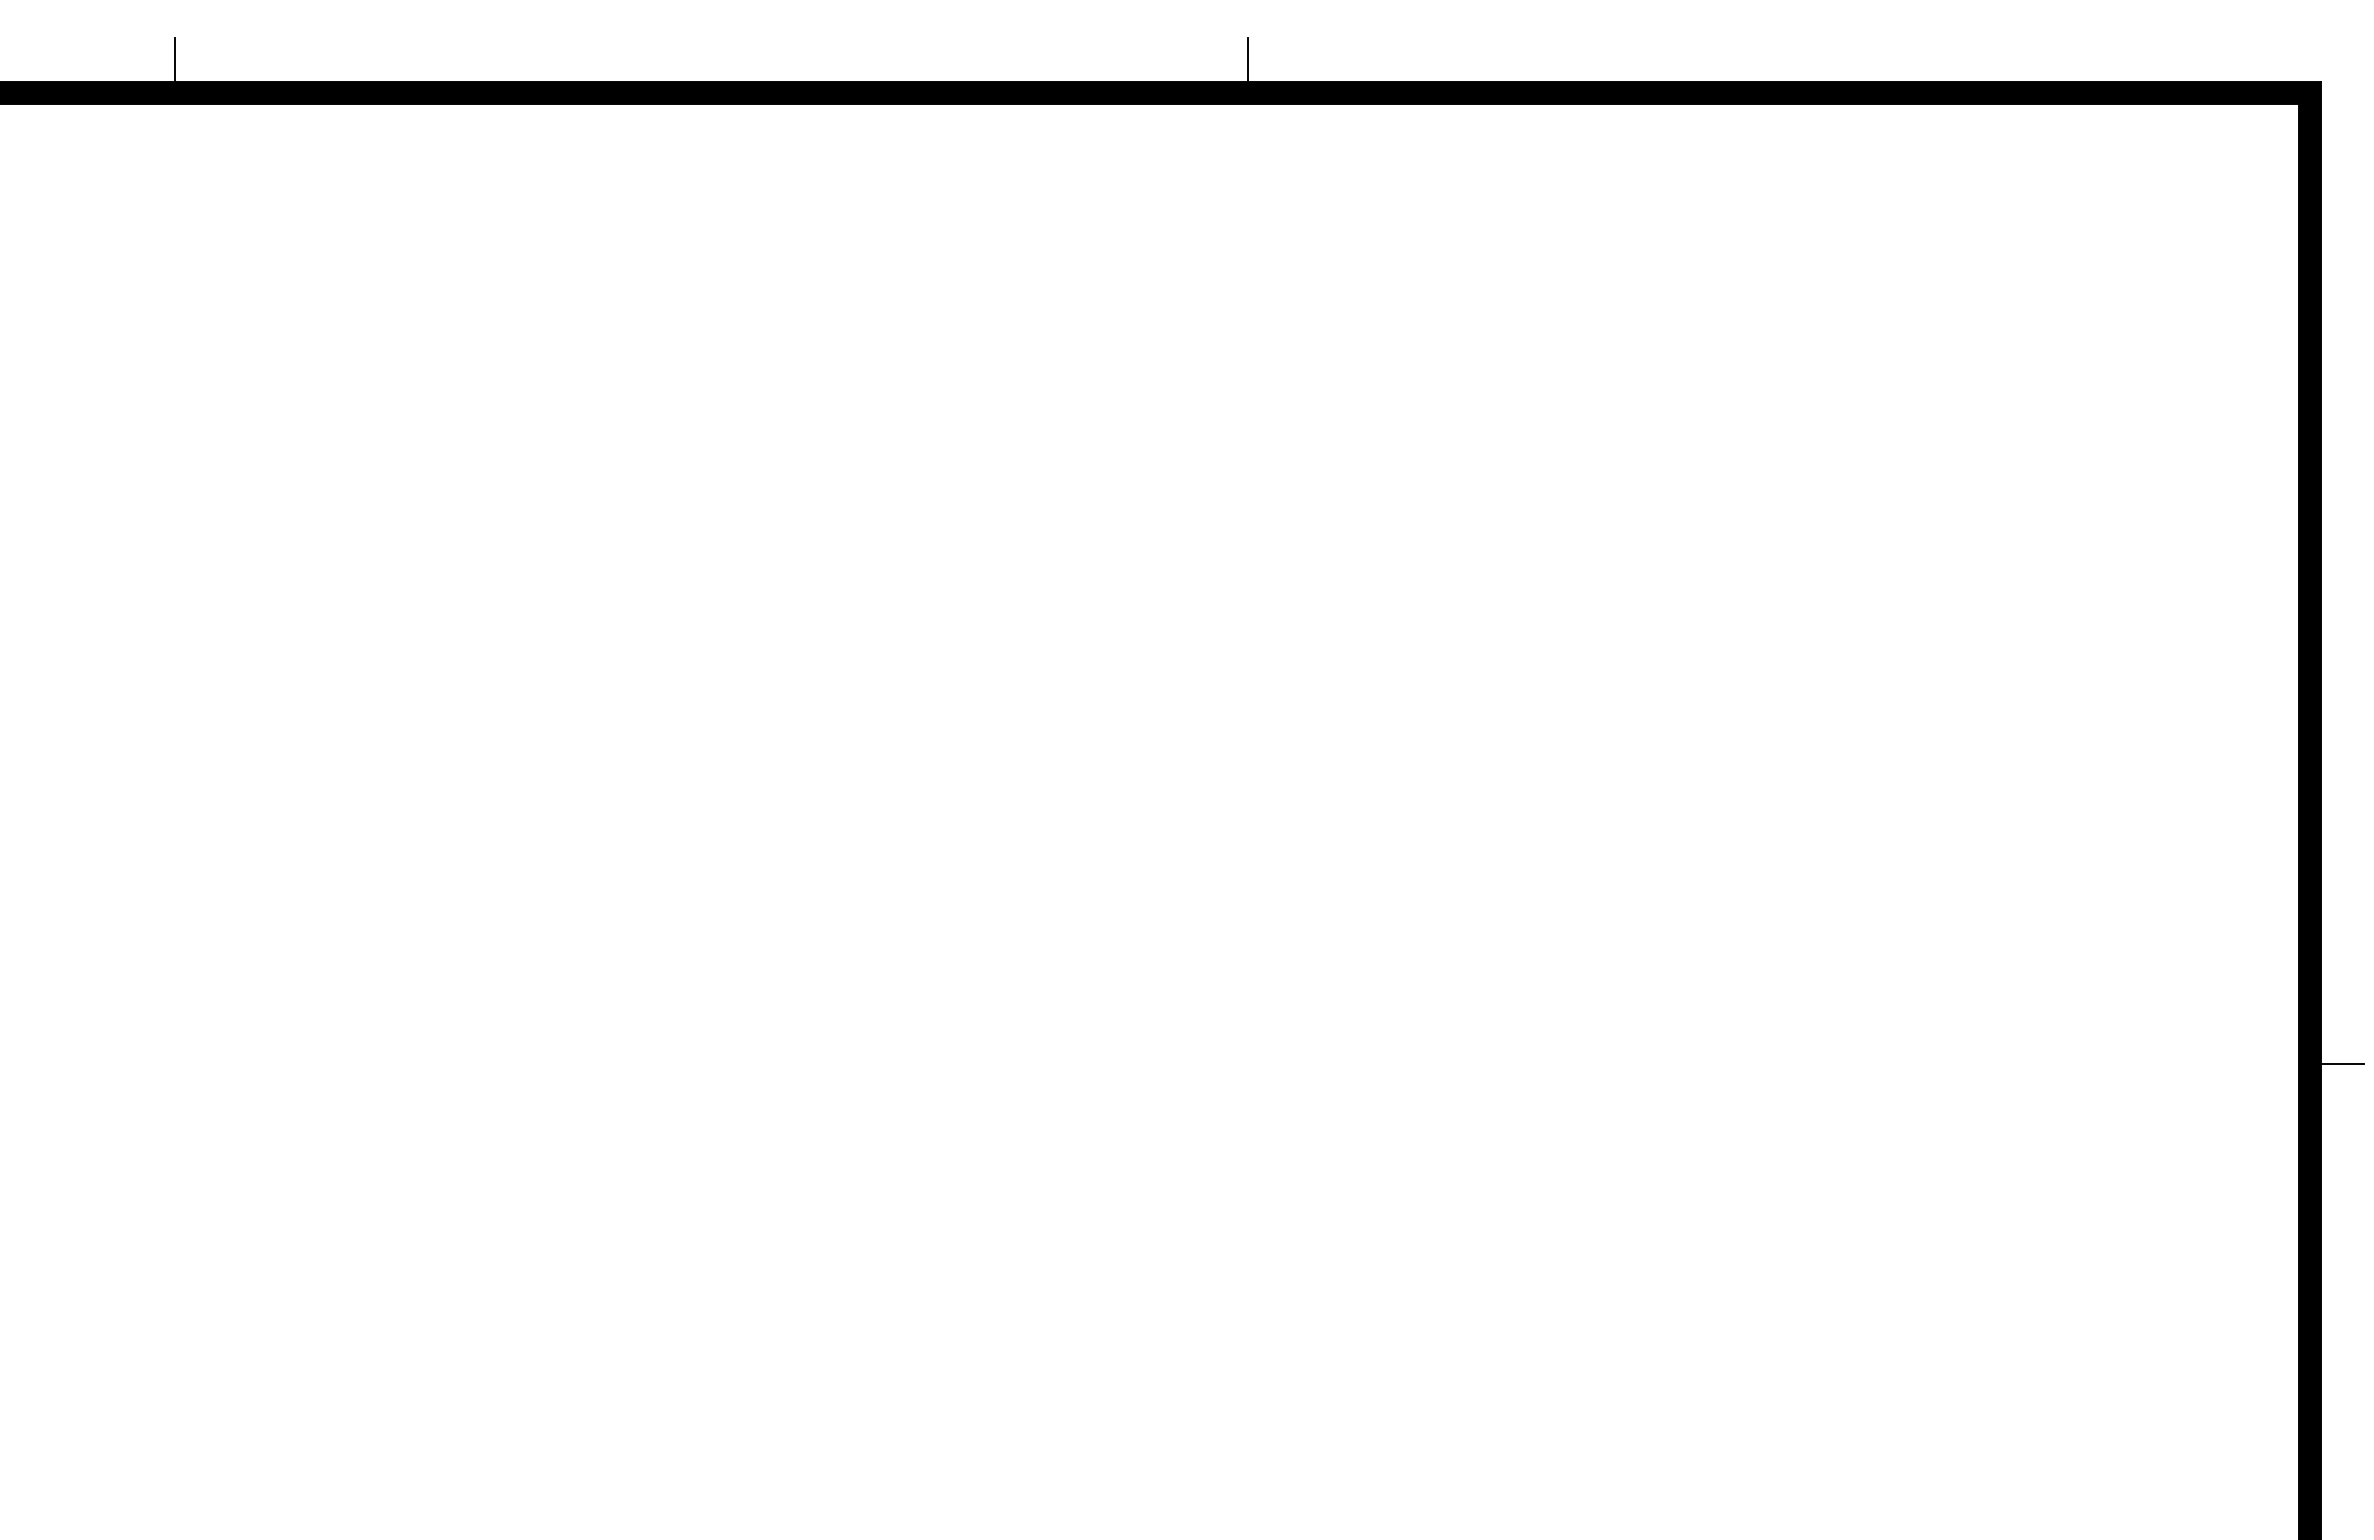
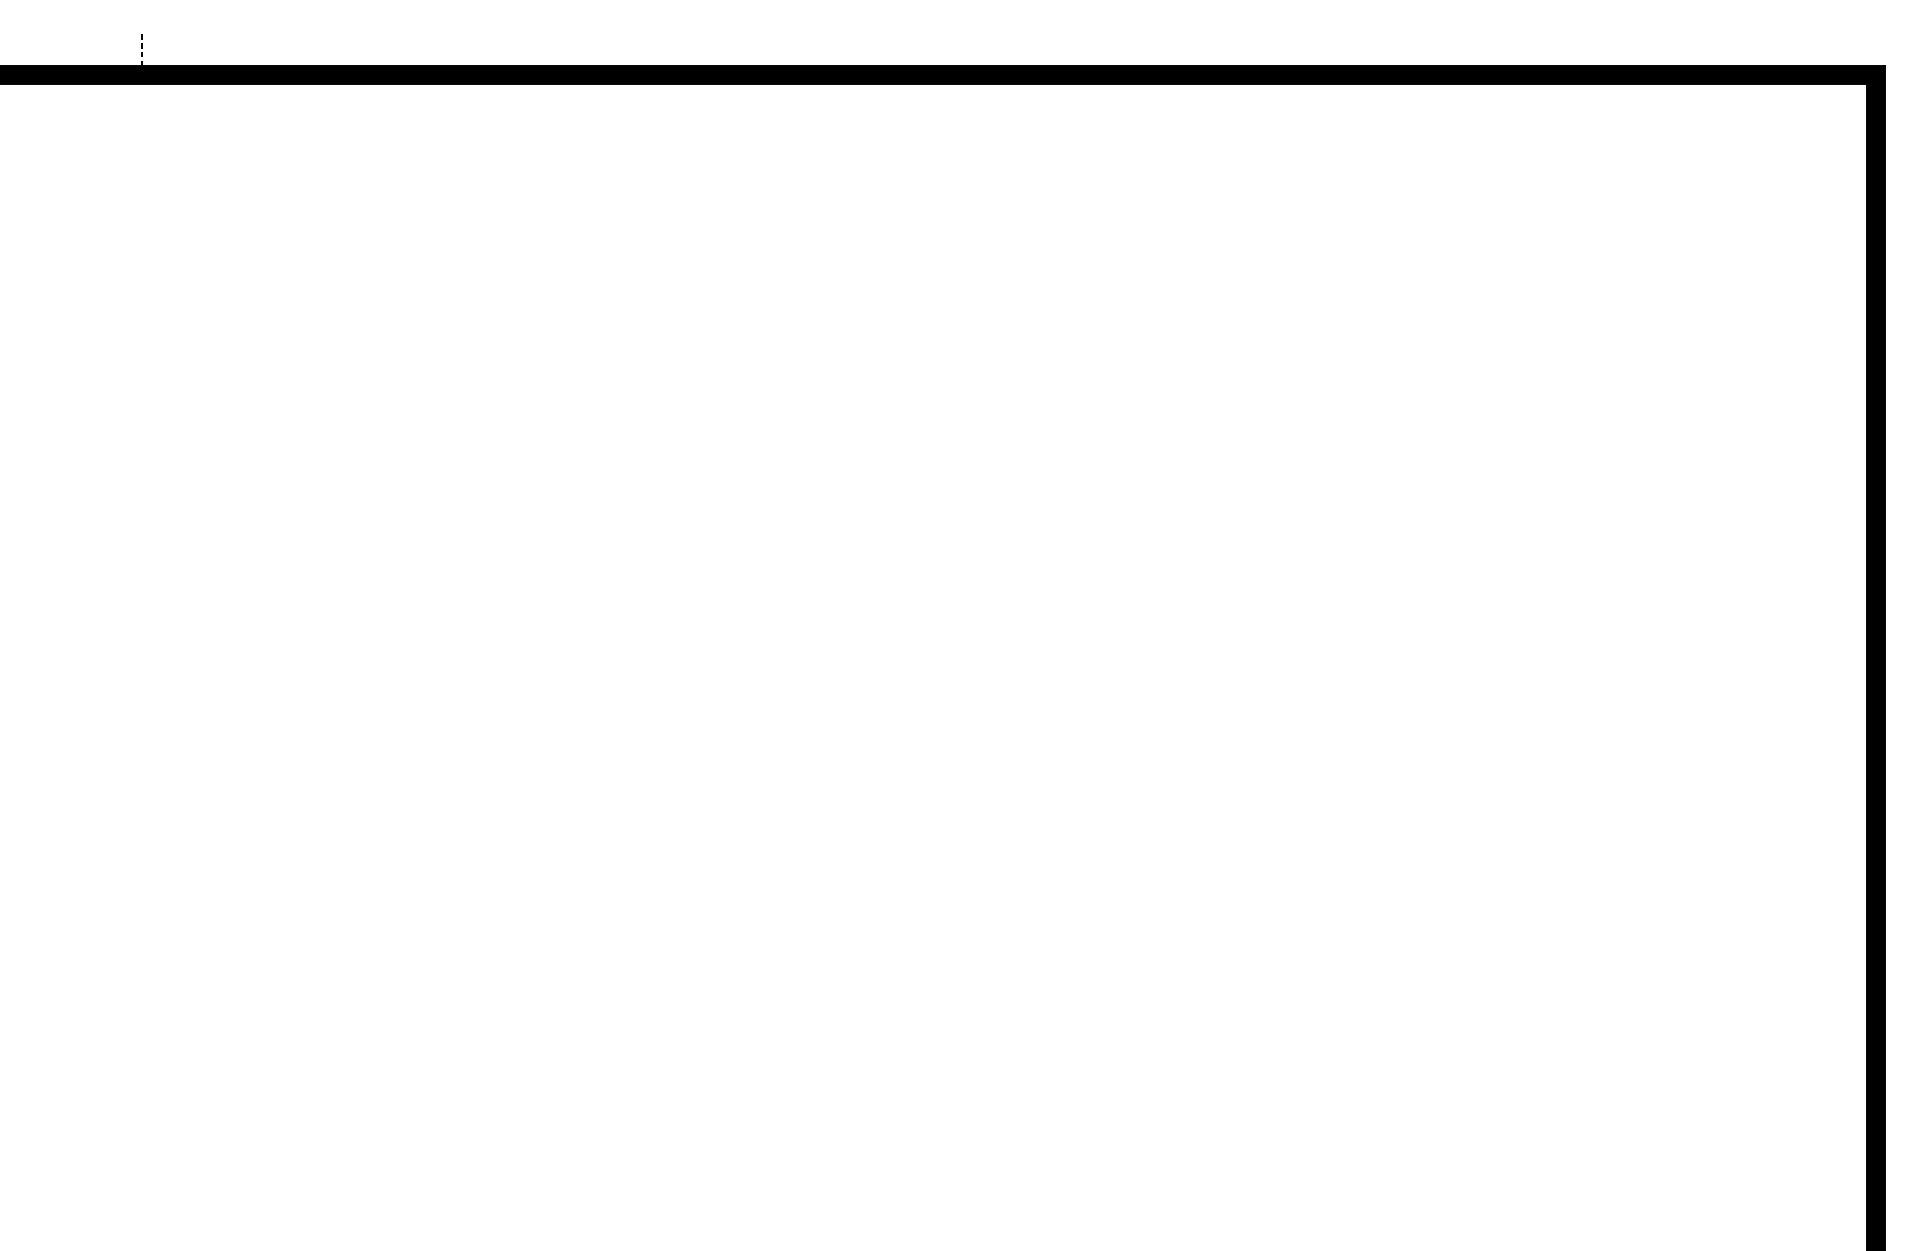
line: (175, 59) -> (142, 48), solid -> dashed
line: (1247, 59) -> (1013, 48), removed
line: (2342, 1063) -> (1902, 863), removed

